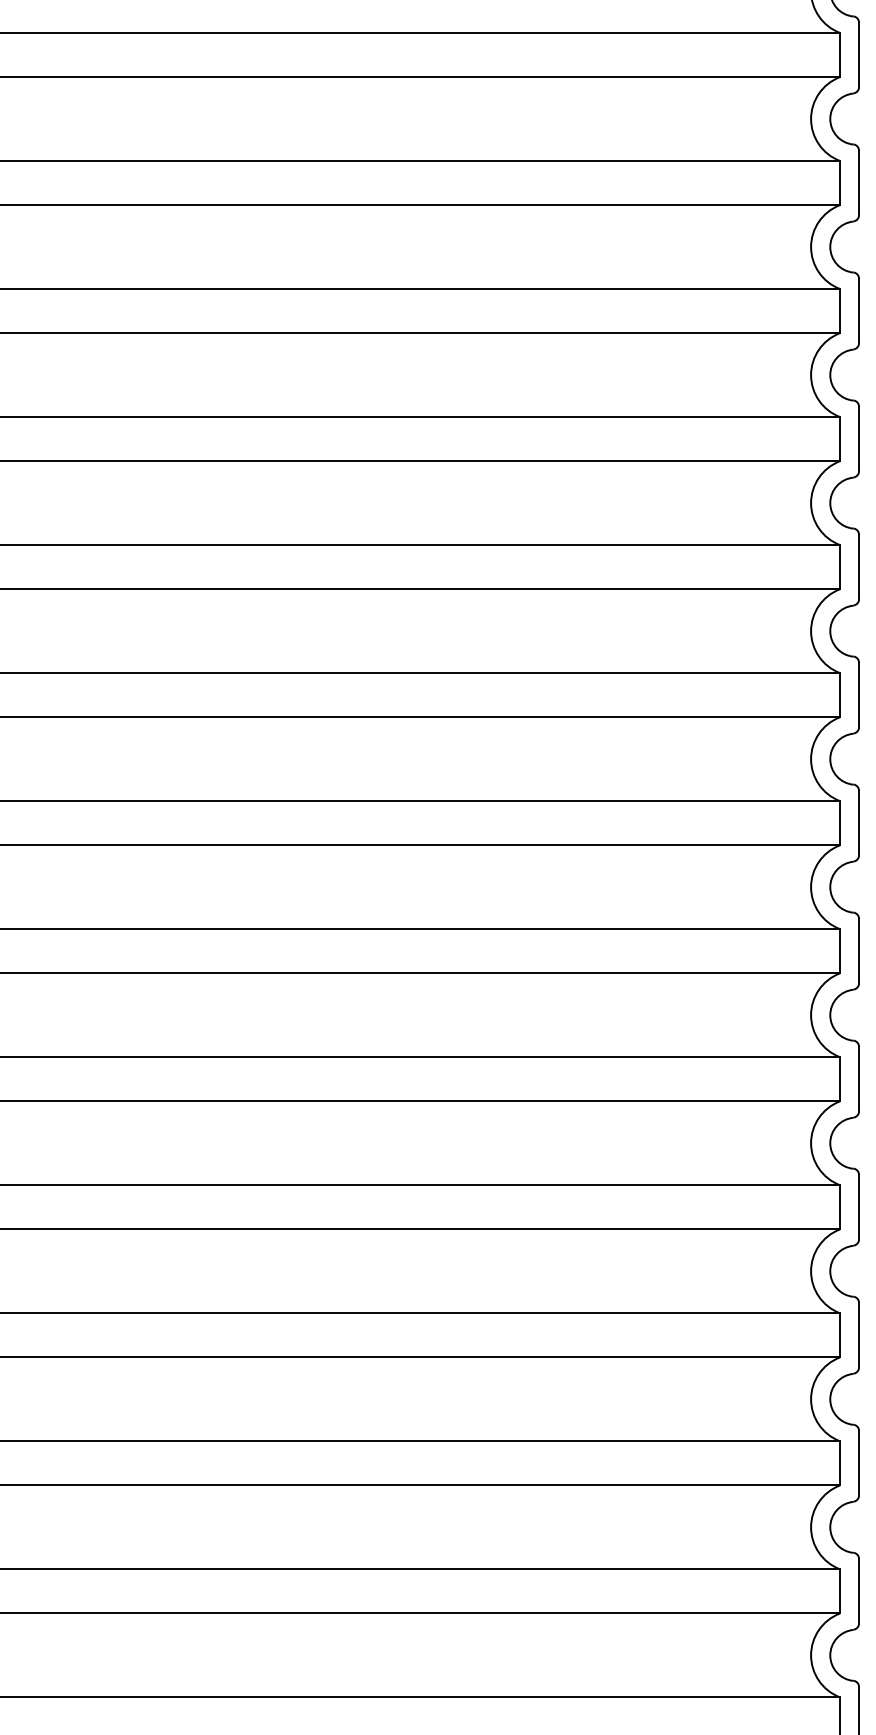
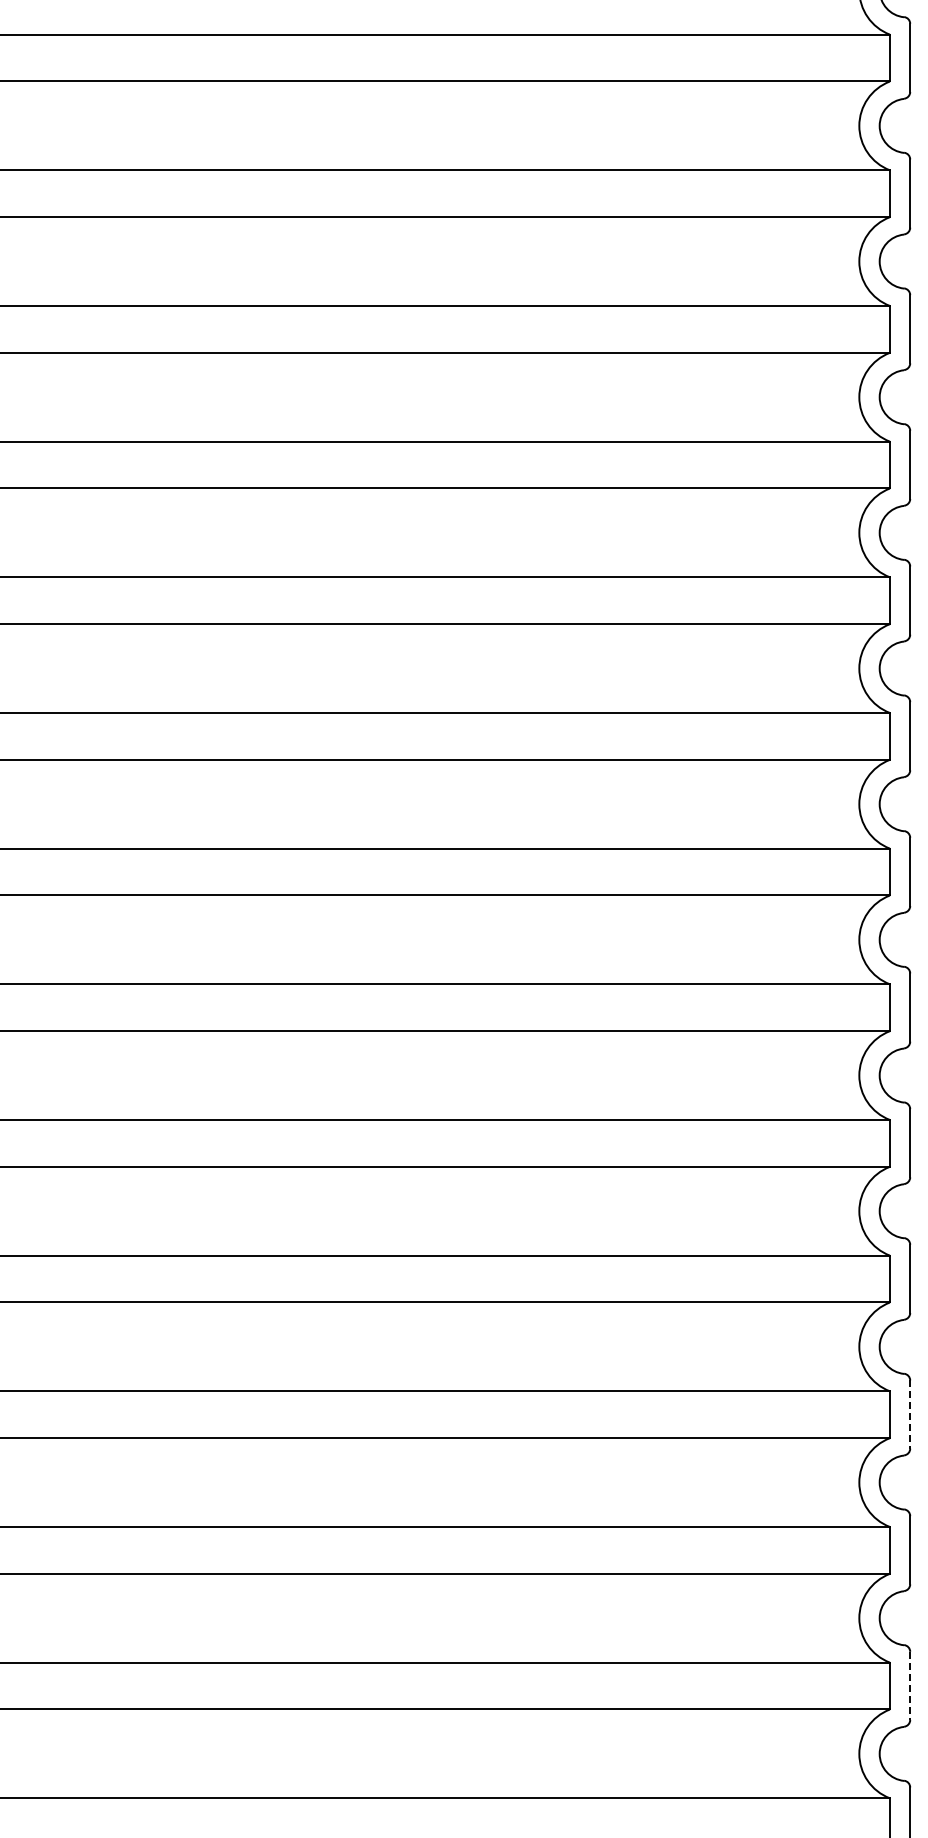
line: (859, 1336) -> (910, 1415), solid -> dashed
line: (859, 1591) -> (910, 1686), solid -> dashed

